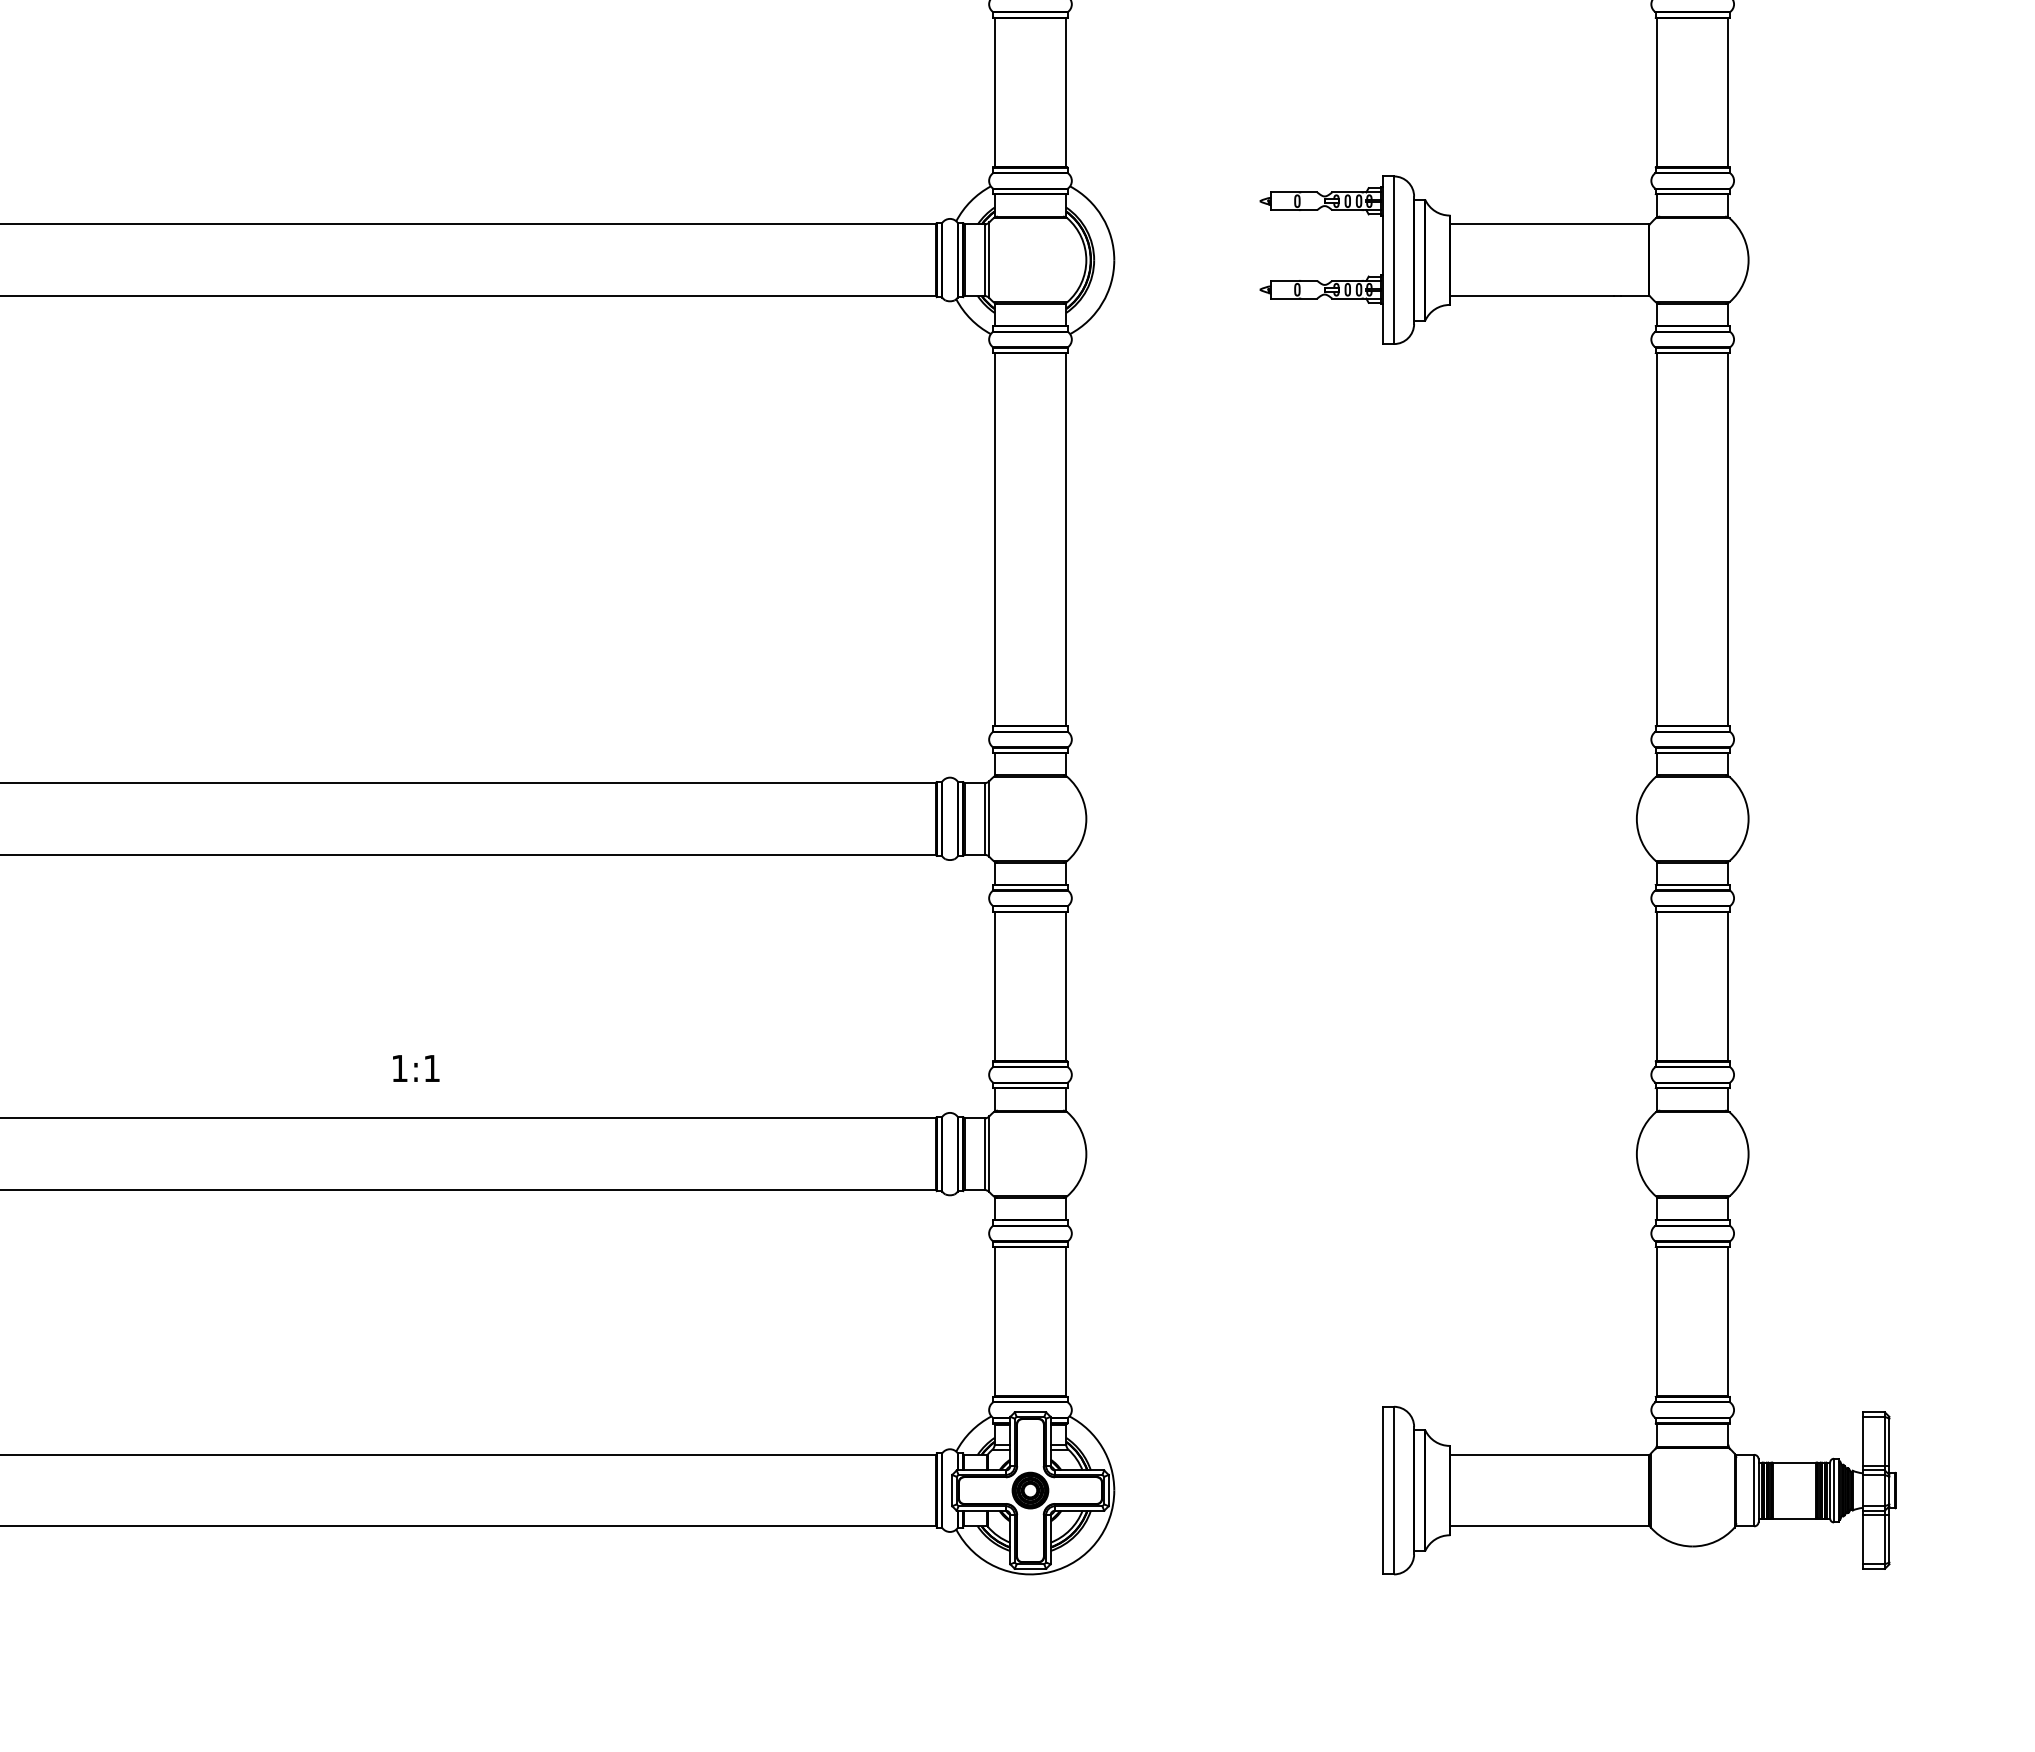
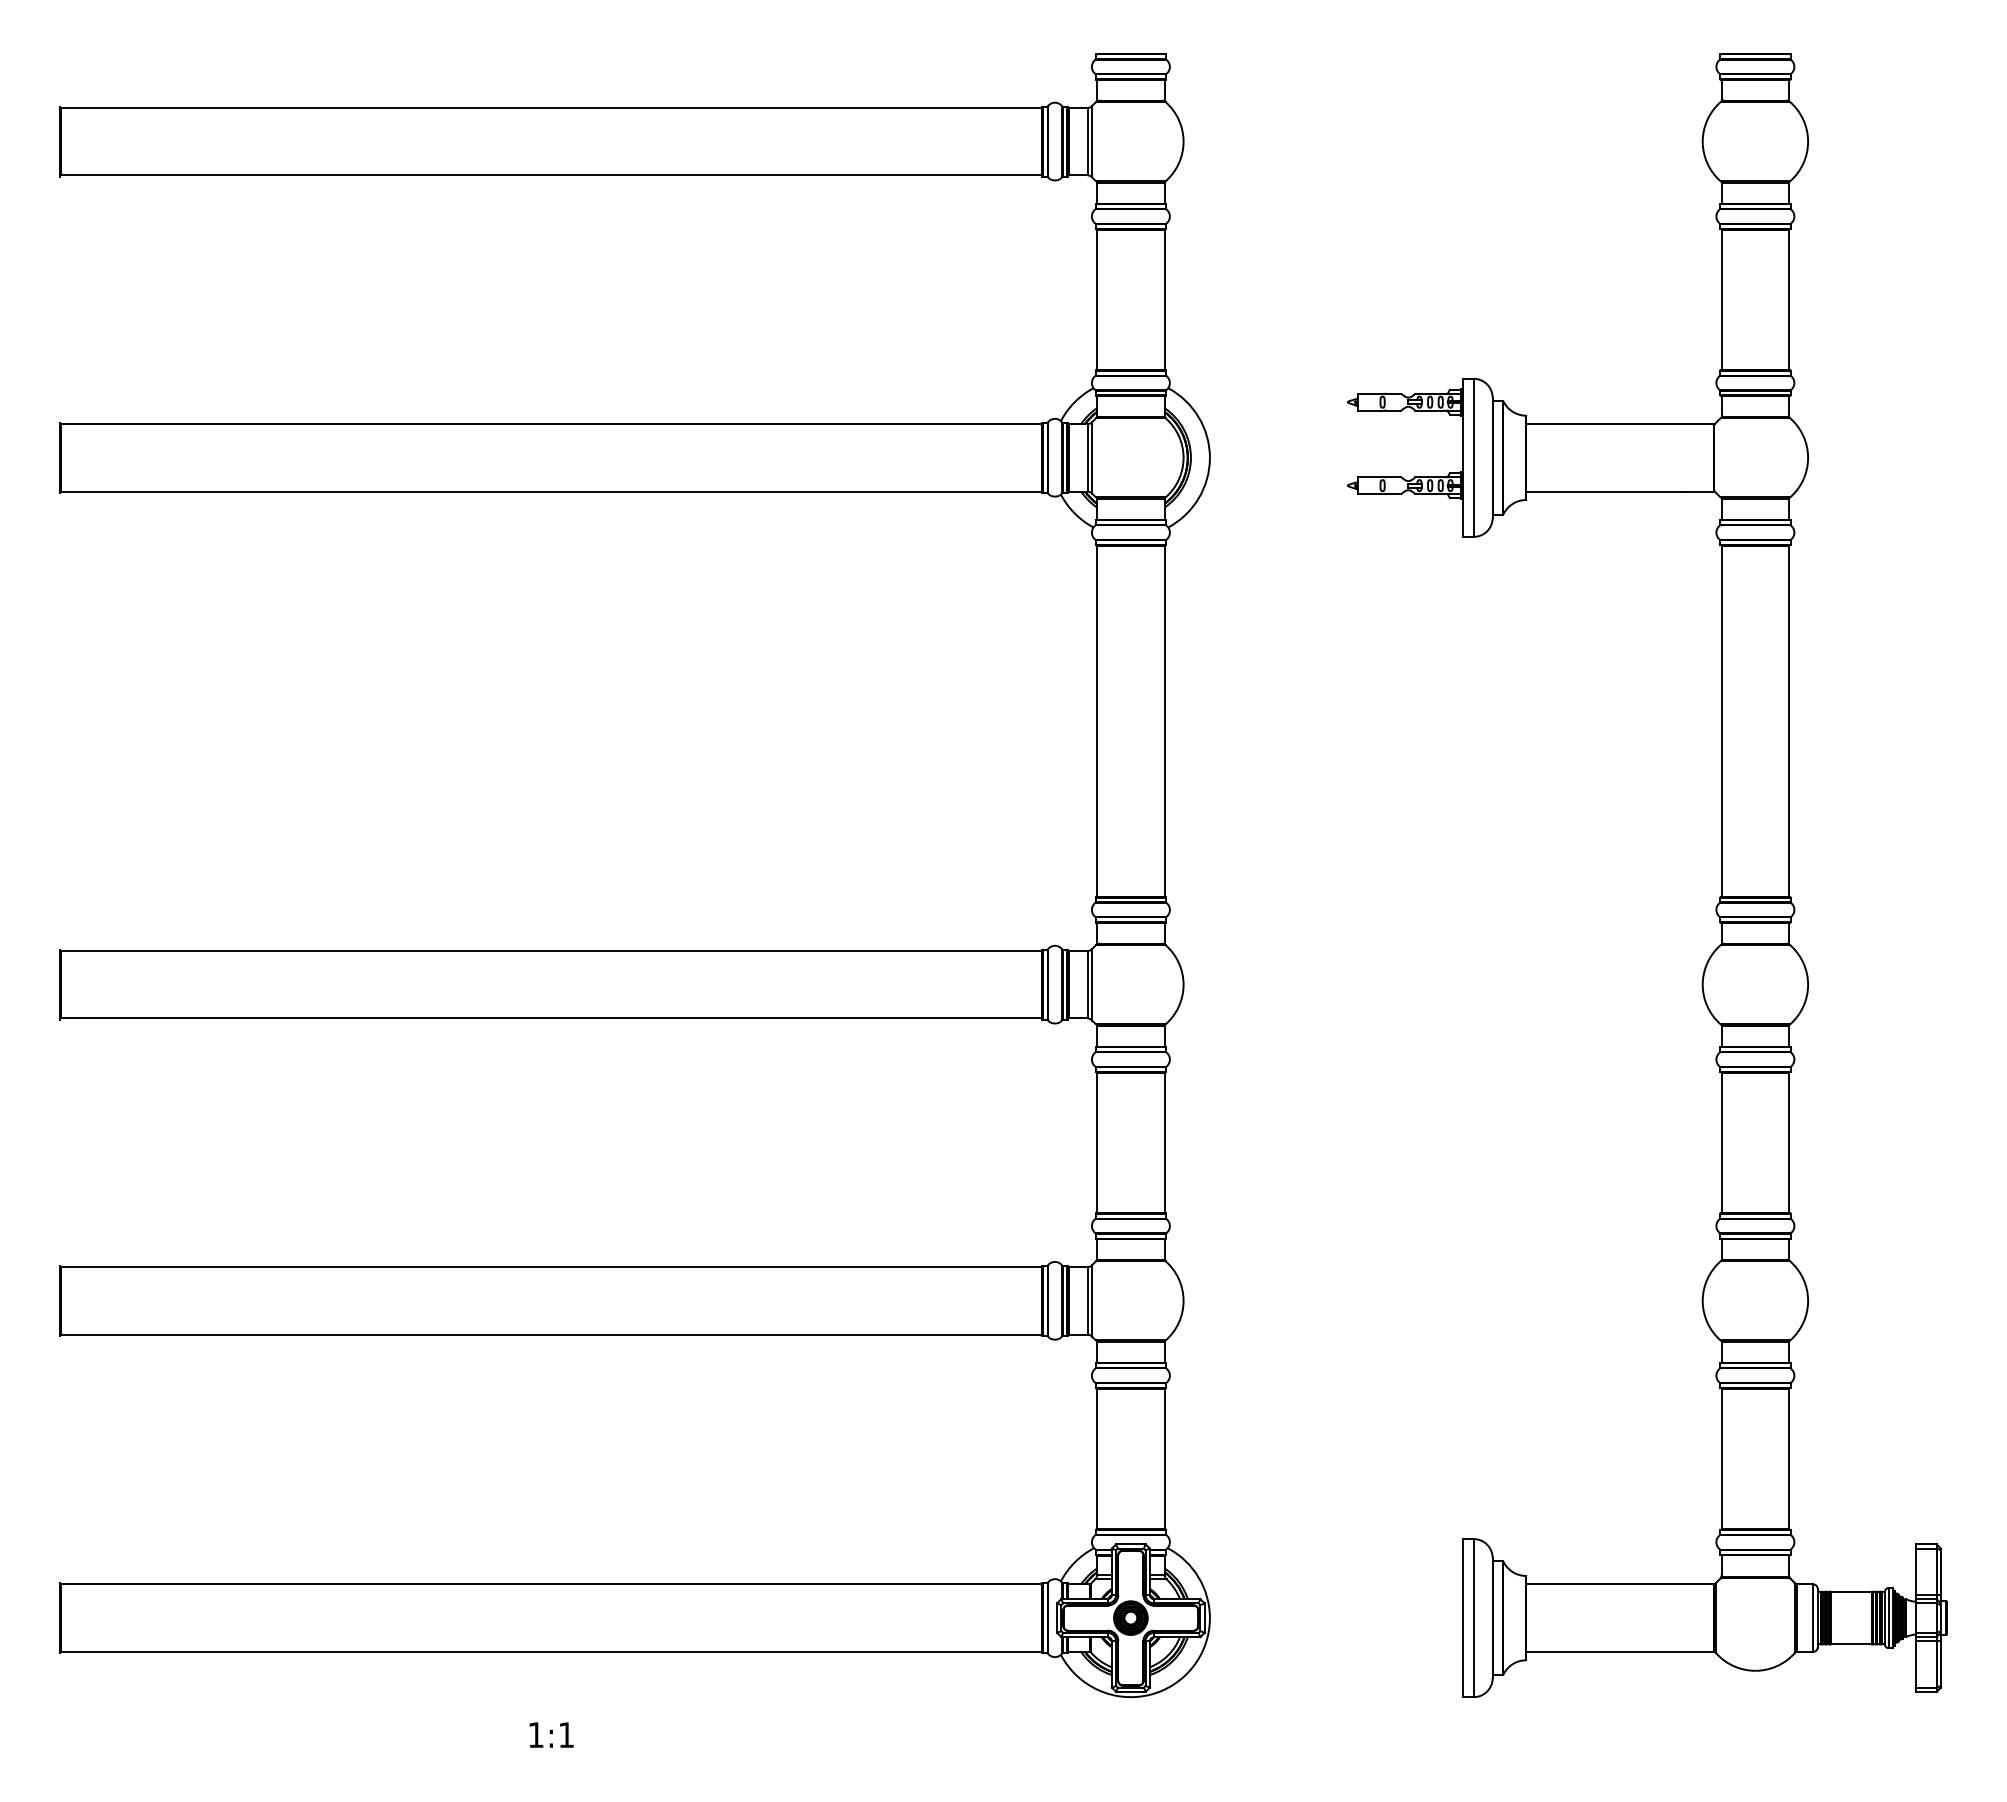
text: (416, 1067) -> (551, 1734), moved

